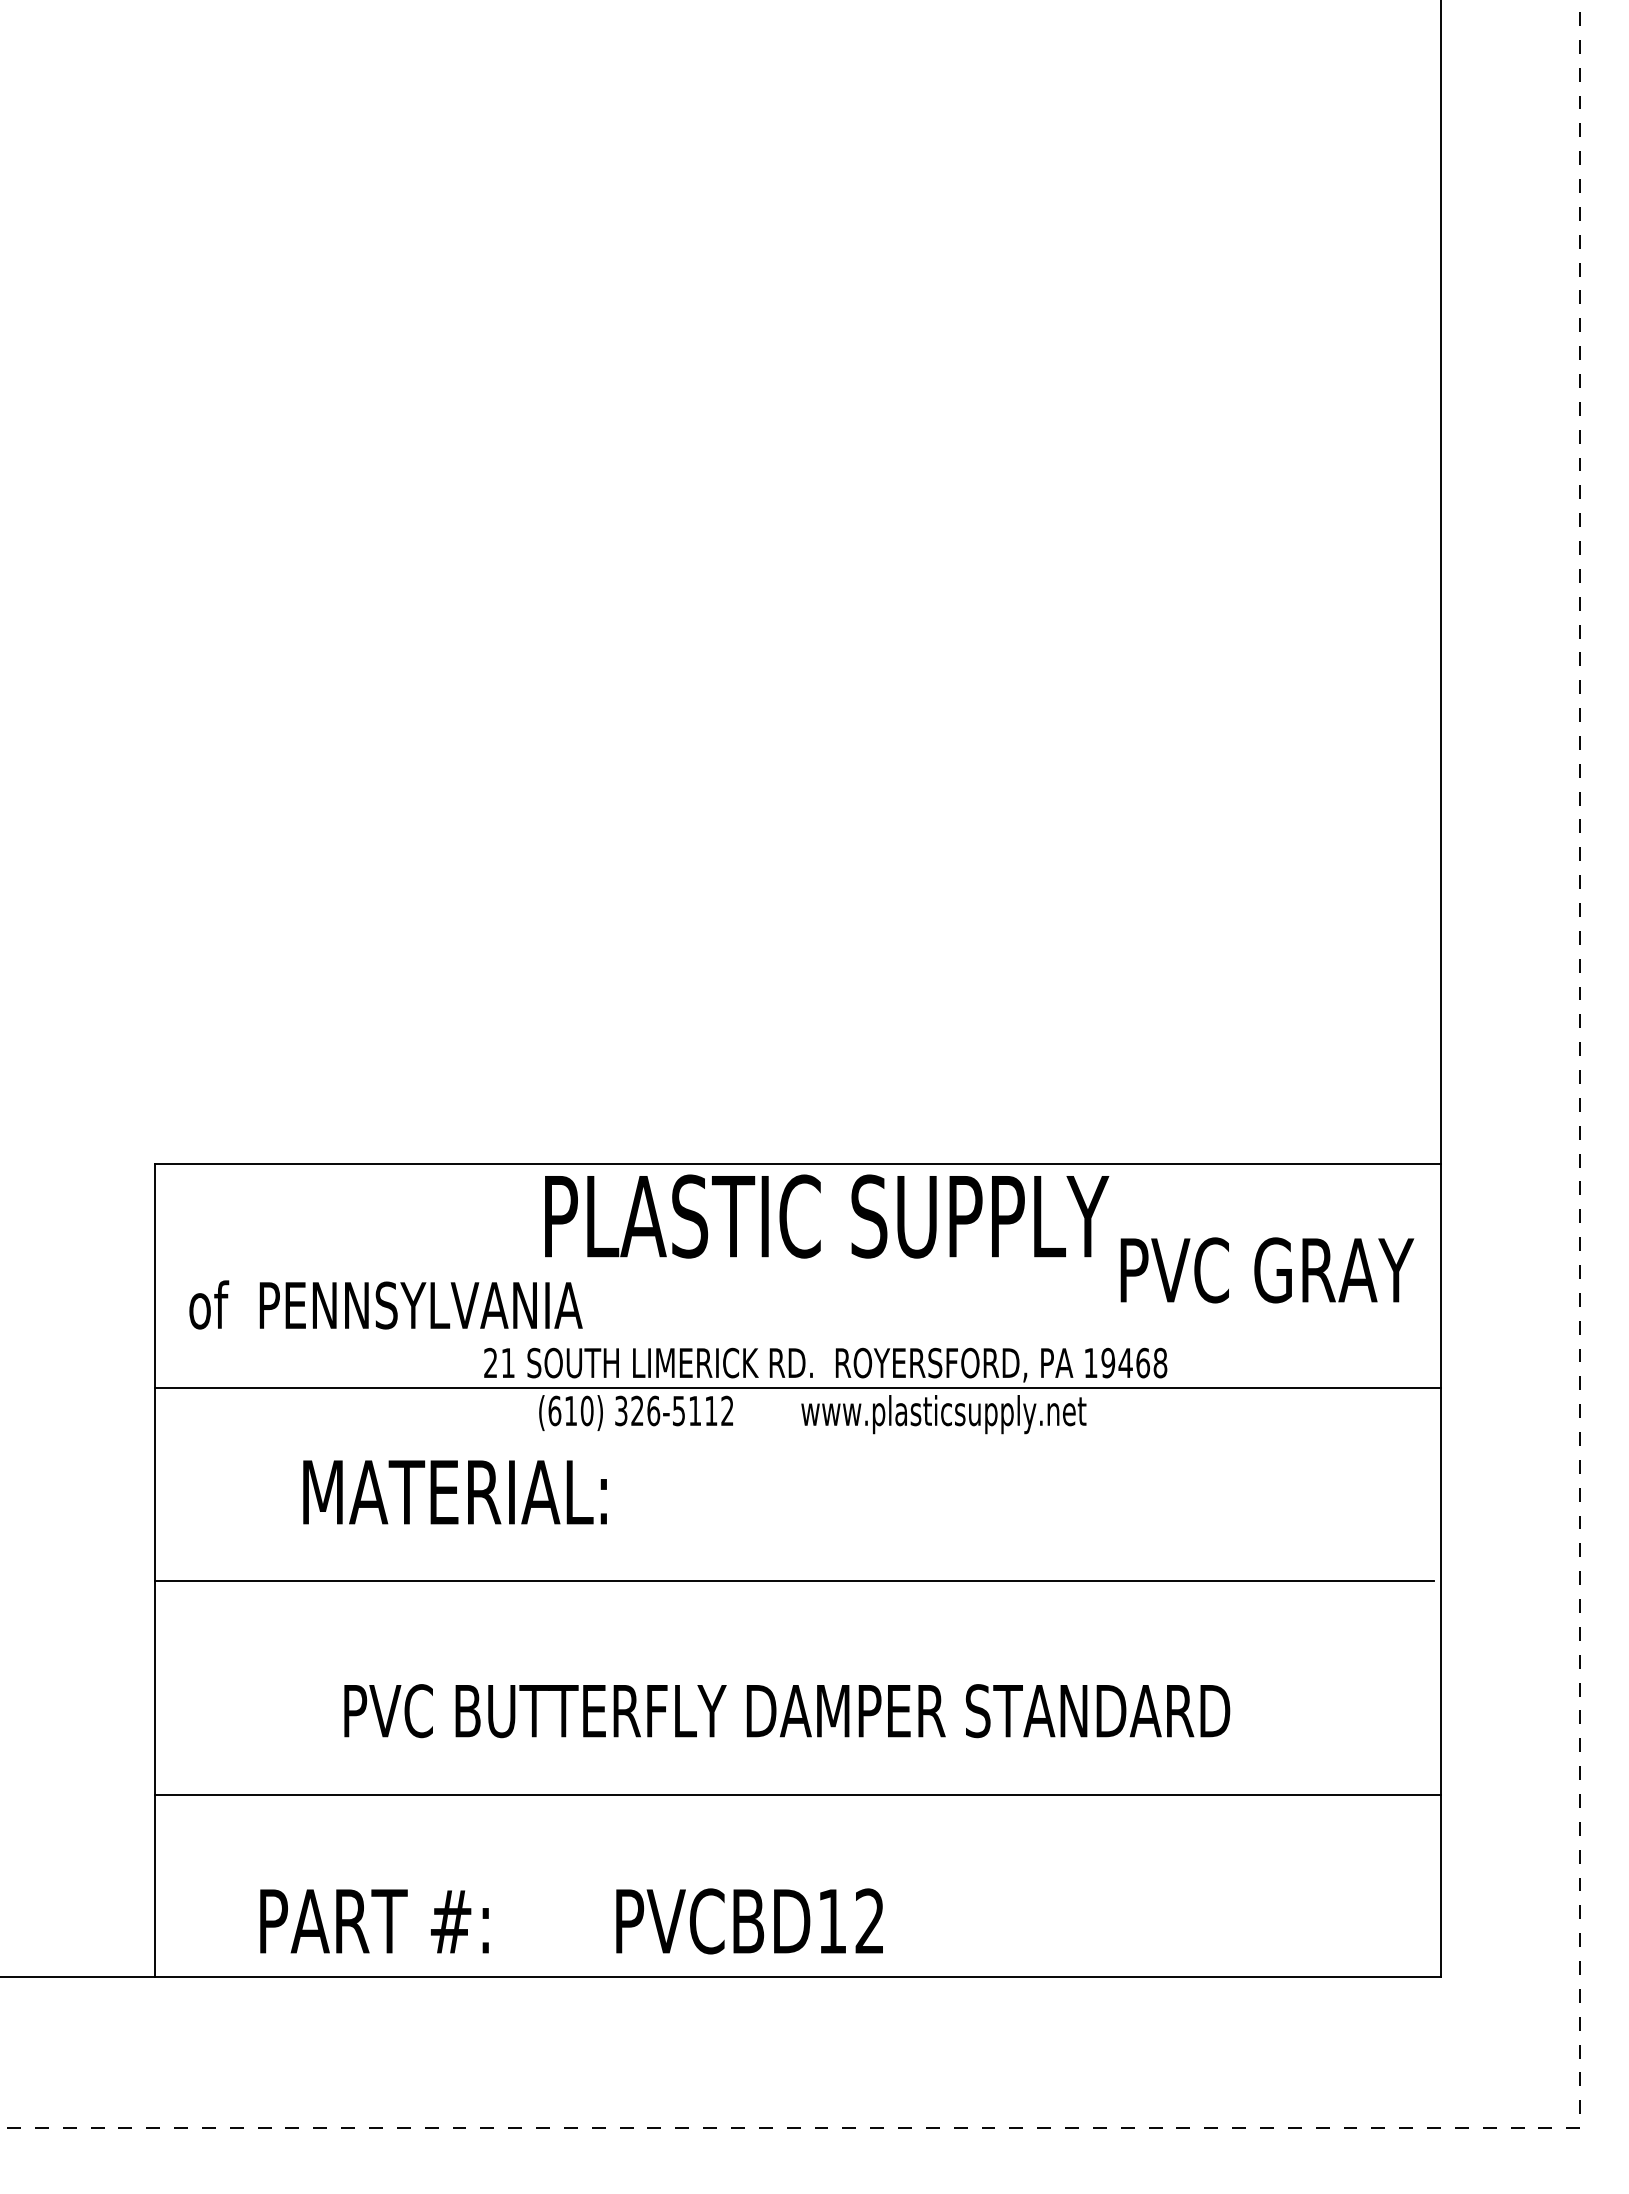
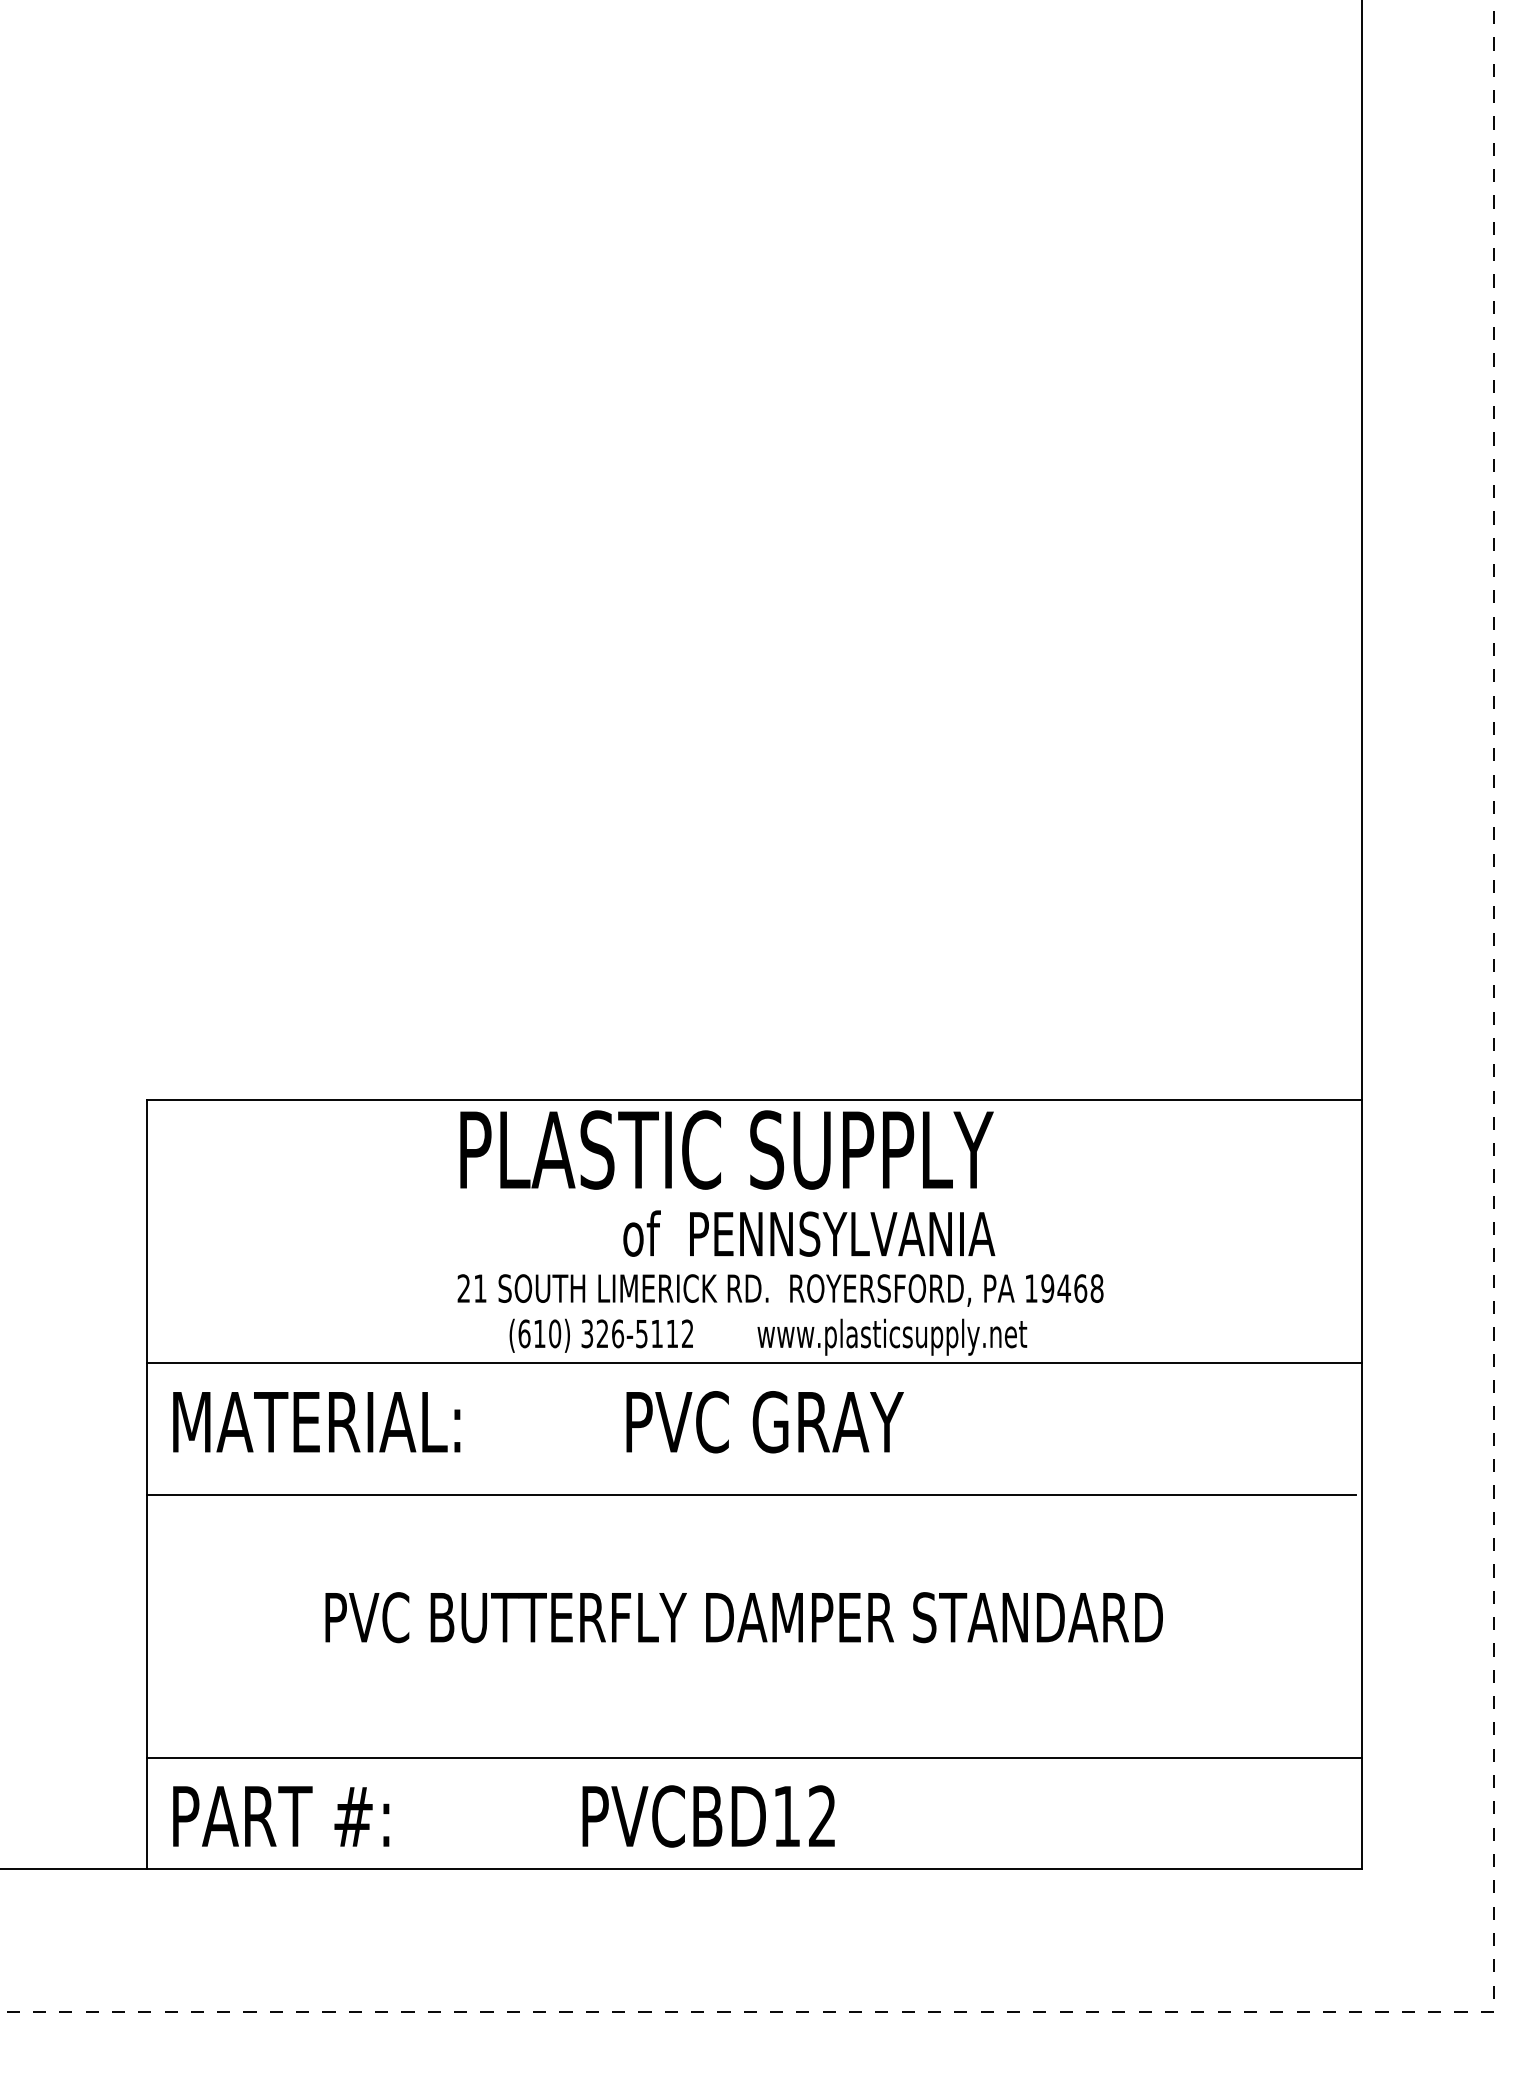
text: (827, 1216) -> (727, 1149), moved
text: (1267, 1270) -> (765, 1422), moved
text: (385, 1304) -> (808, 1233), moved
line: (797, 1388) -> (753, 1363), moved
text: (454, 1492) -> (316, 1422), moved
line: (797, 1794) -> (753, 1757), moved
text: (374, 1921) -> (281, 1816), moved

